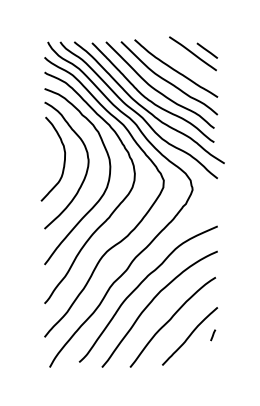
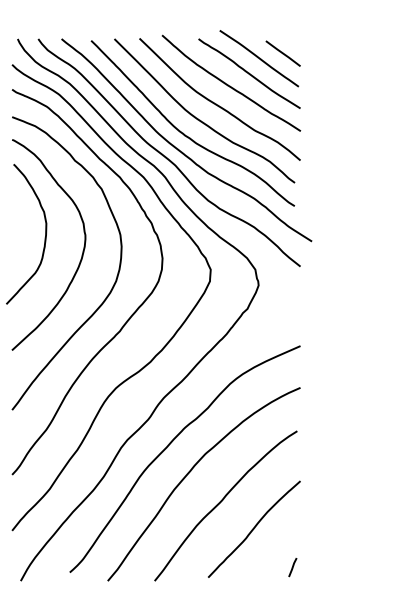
line: (186, 62) -> (248, 73), added
line: (213, 335) -> (293, 567), moved

